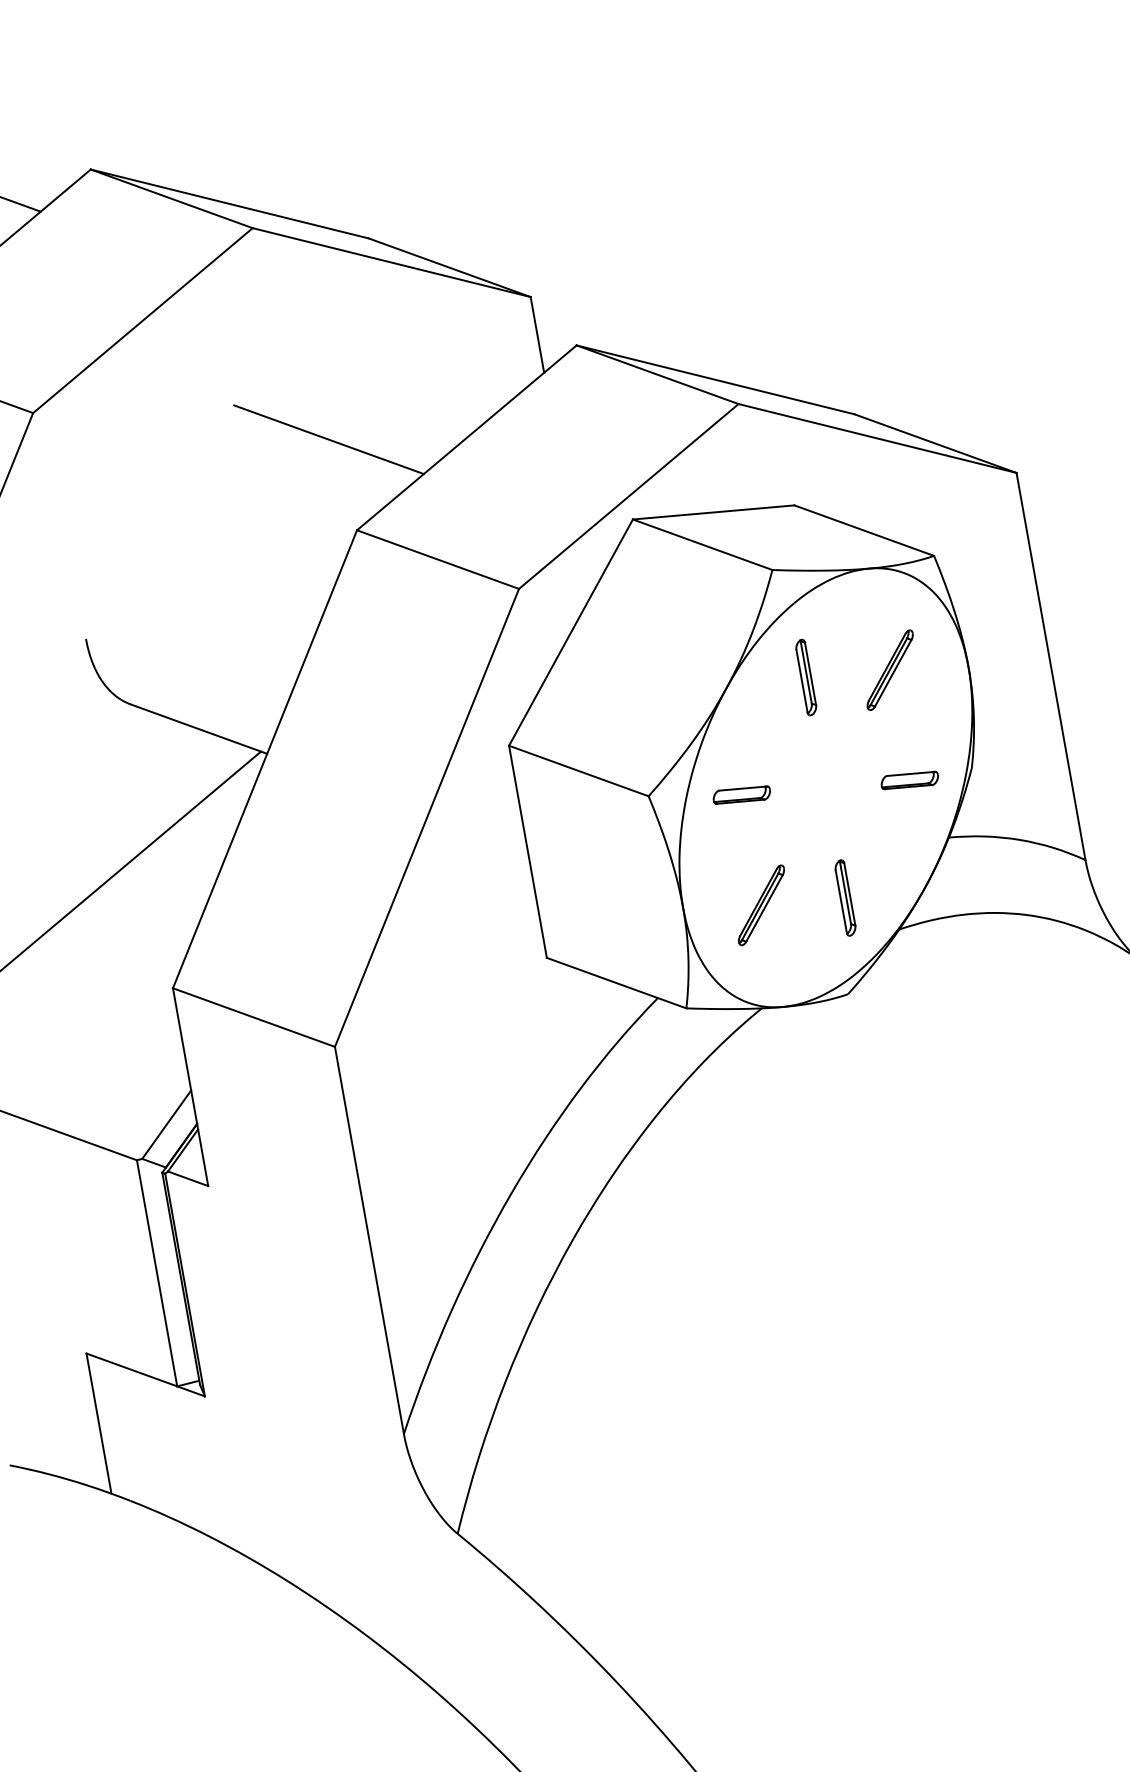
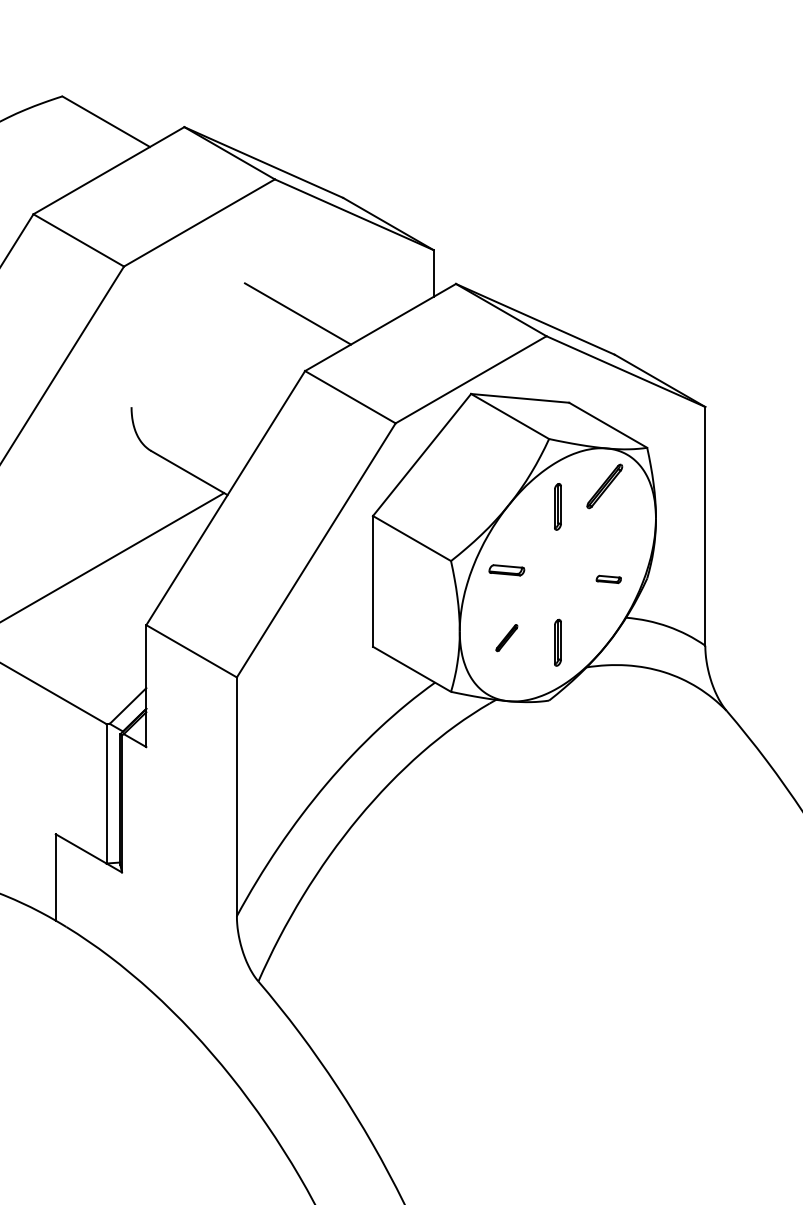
part: (889, 670) -> (604, 486), moved
part: (909, 780) -> (608, 579), size x0.7
part: (760, 904) -> (506, 637), size x0.6

